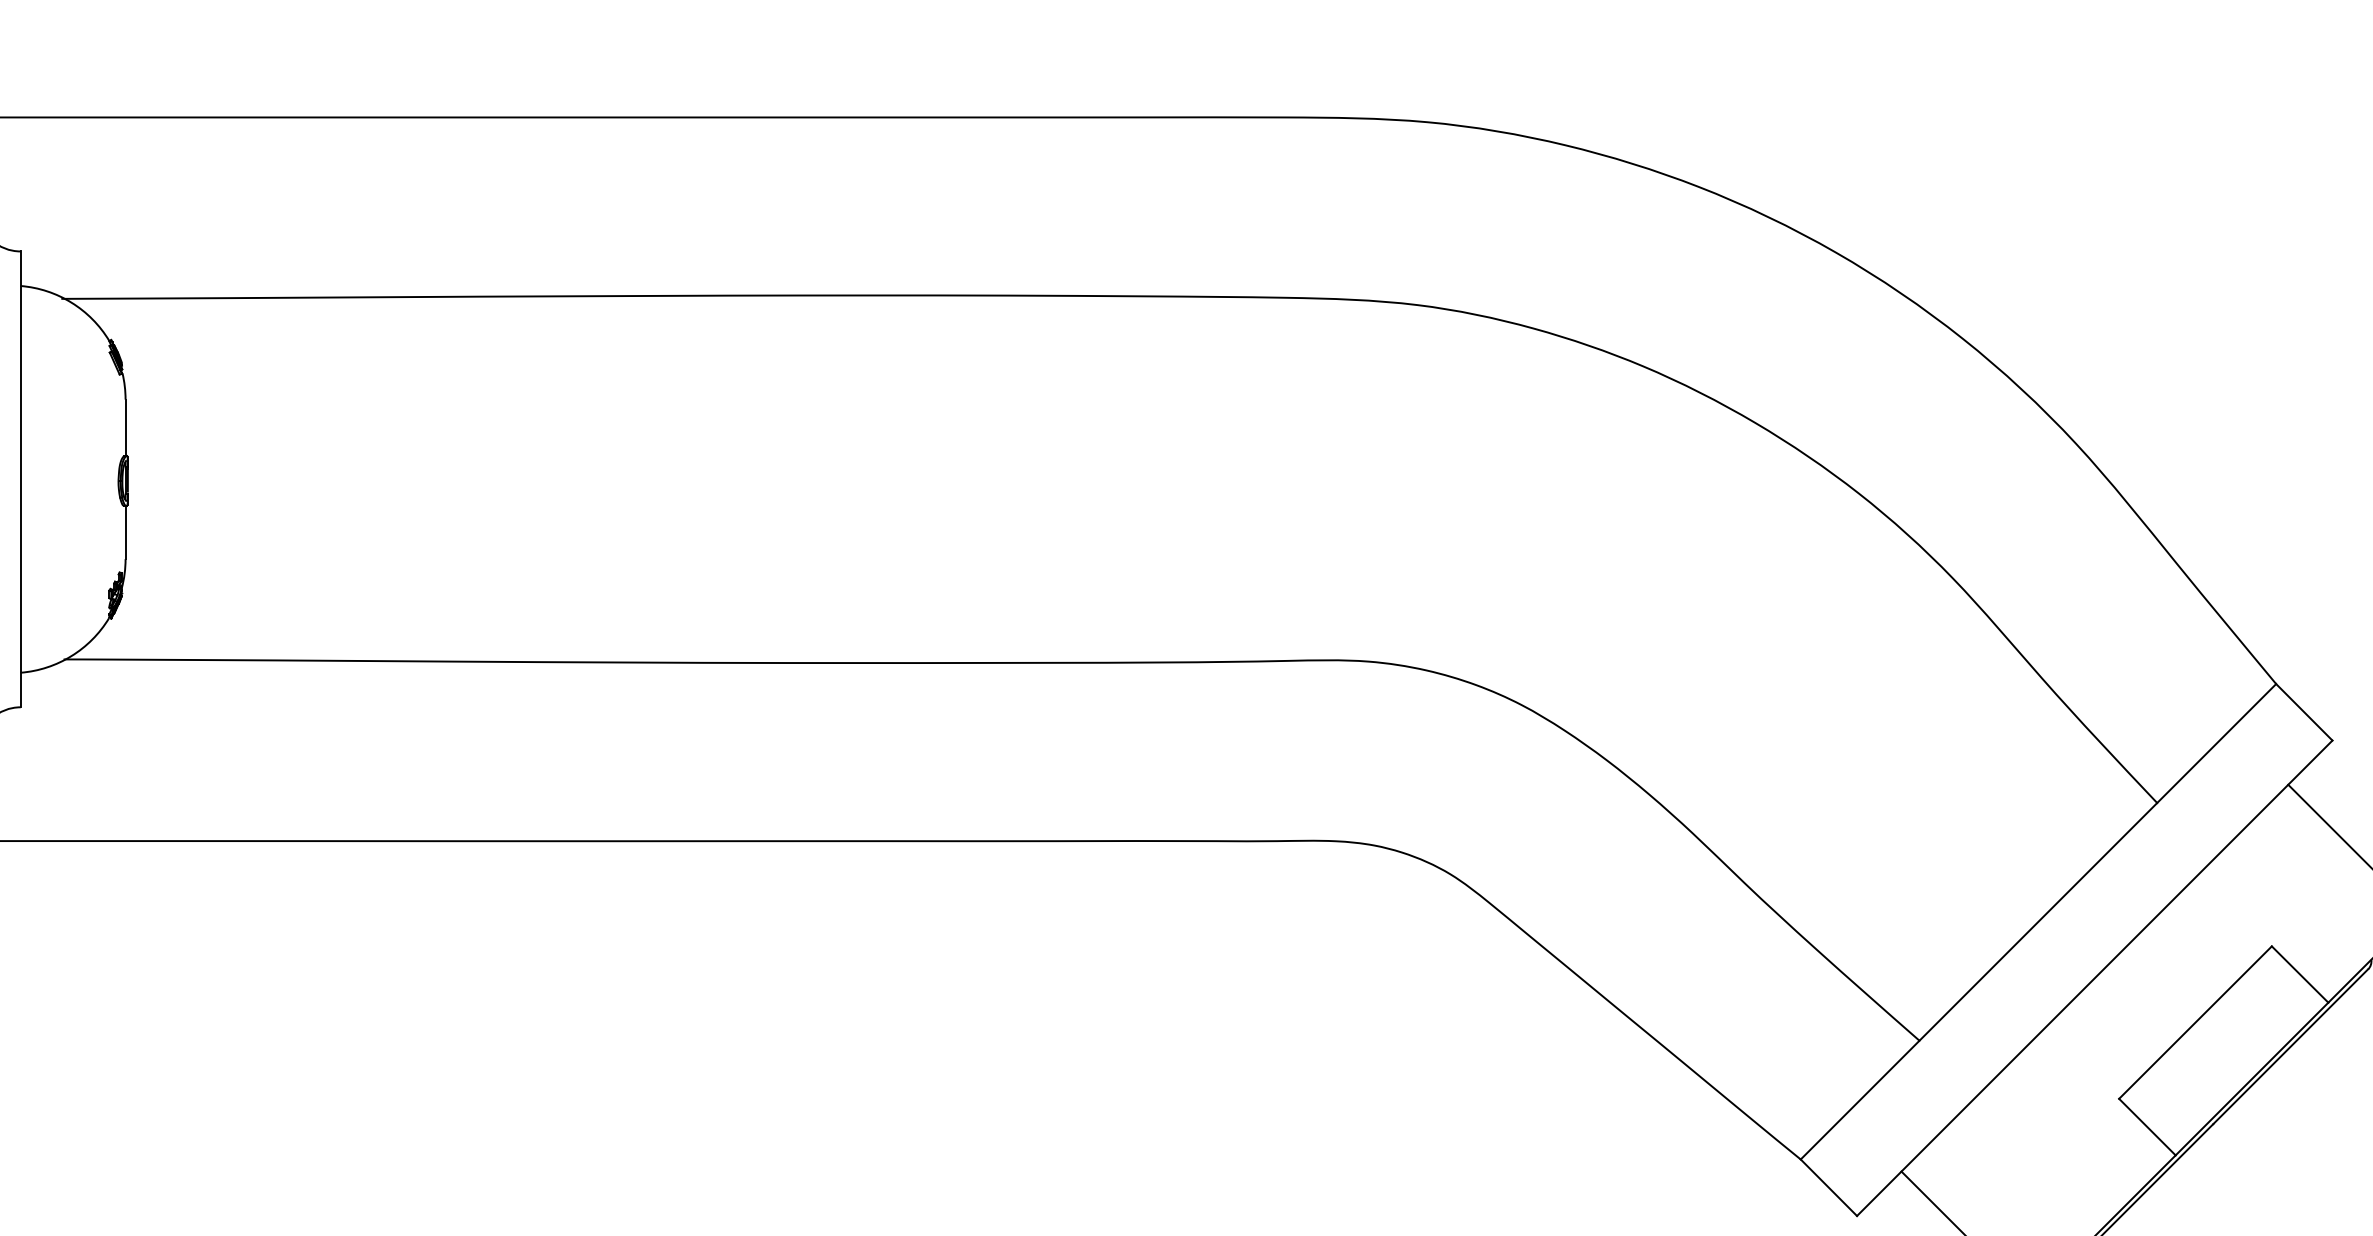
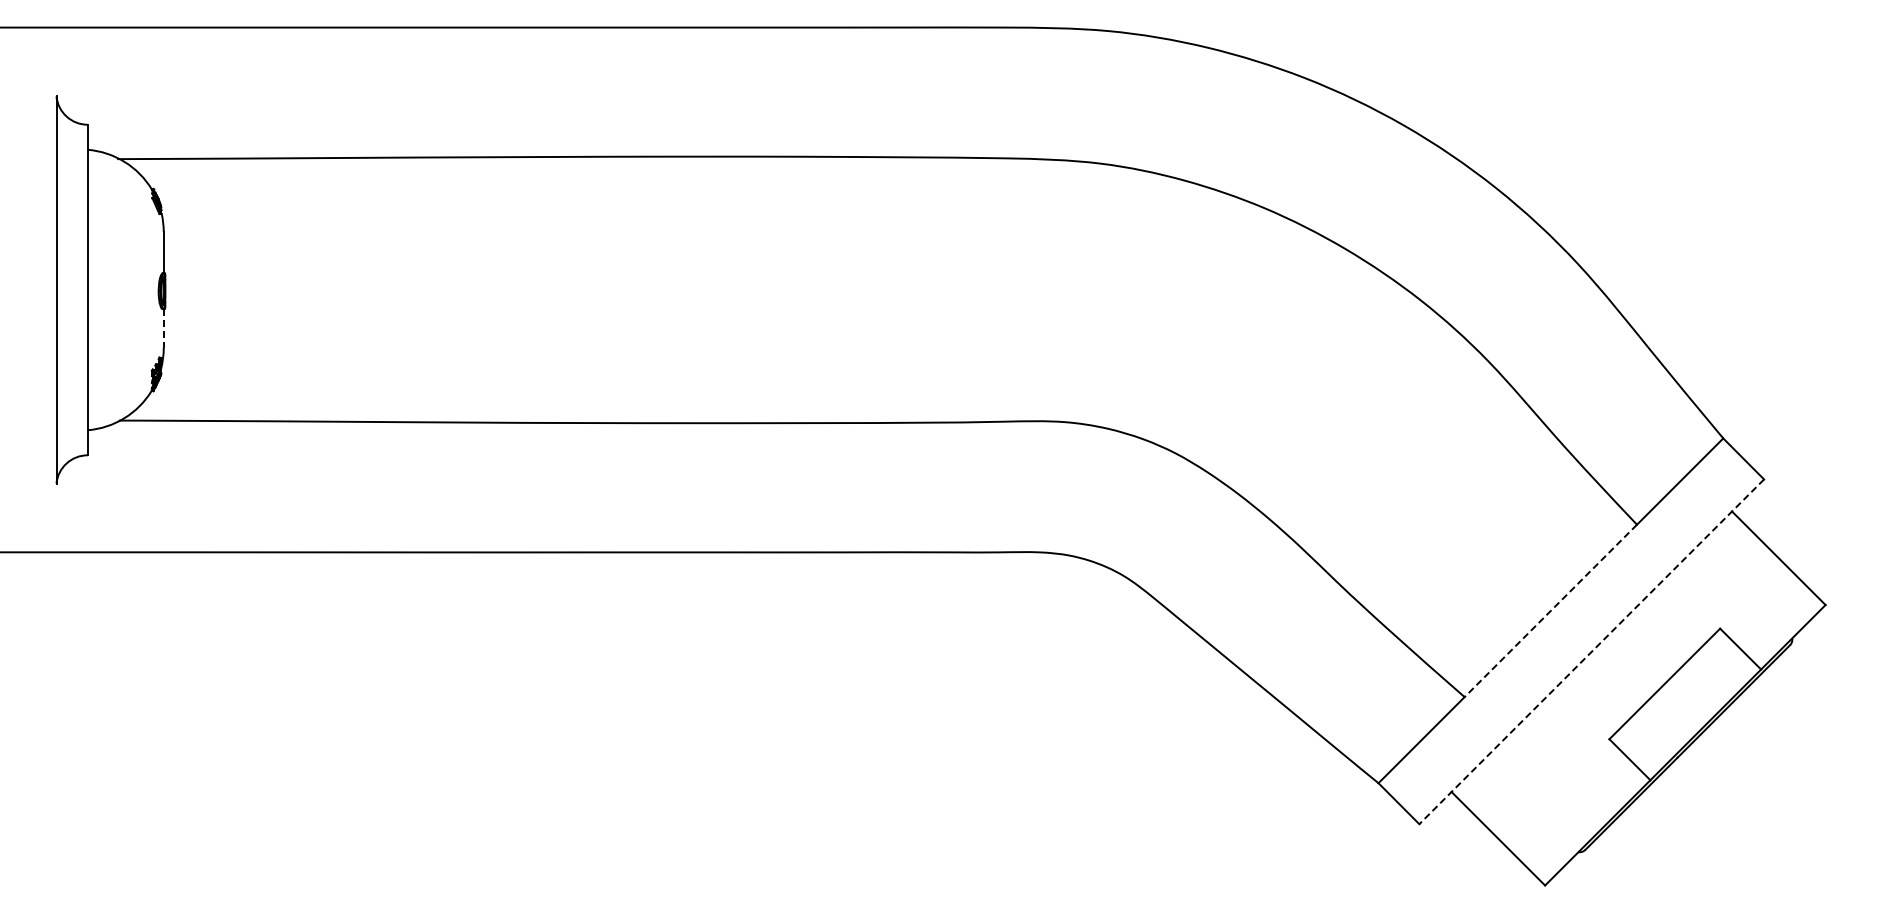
line: (125, 533) -> (163, 329), solid -> dashed
line: (2037, 921) -> (1550, 610), solid -> dashed
line: (2094, 977) -> (1591, 651), solid -> dashed

